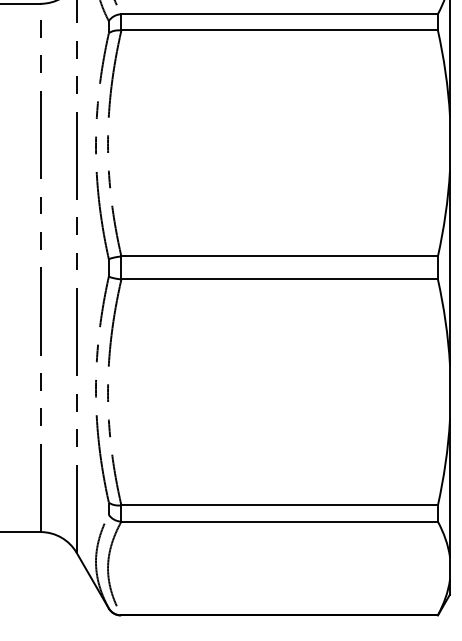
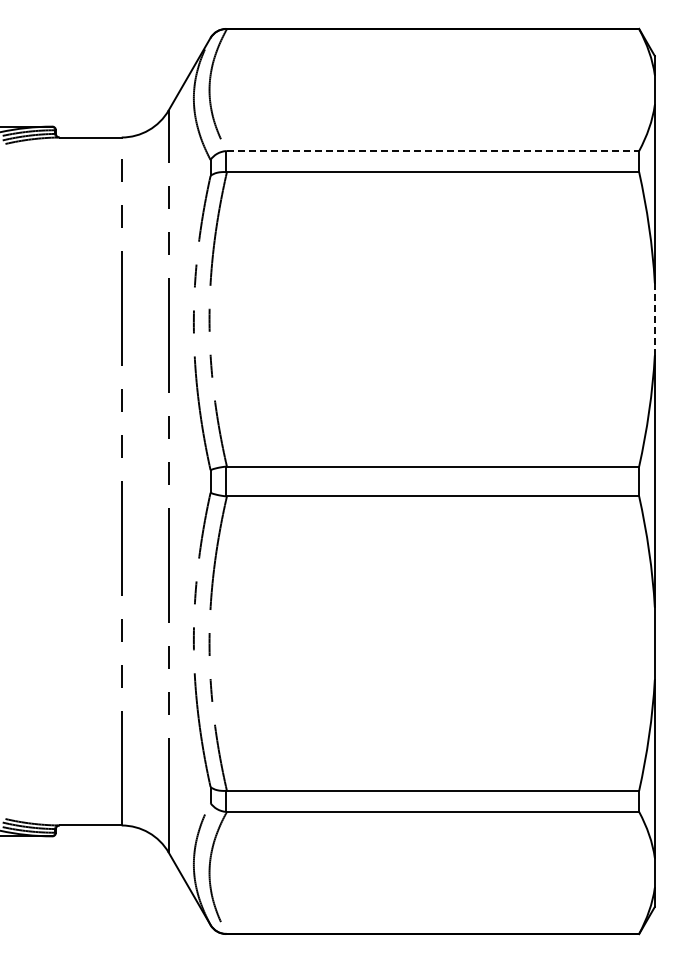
line: (280, 14) -> (433, 151), solid -> dashed
line: (449, 143) -> (654, 319), solid -> dashed

